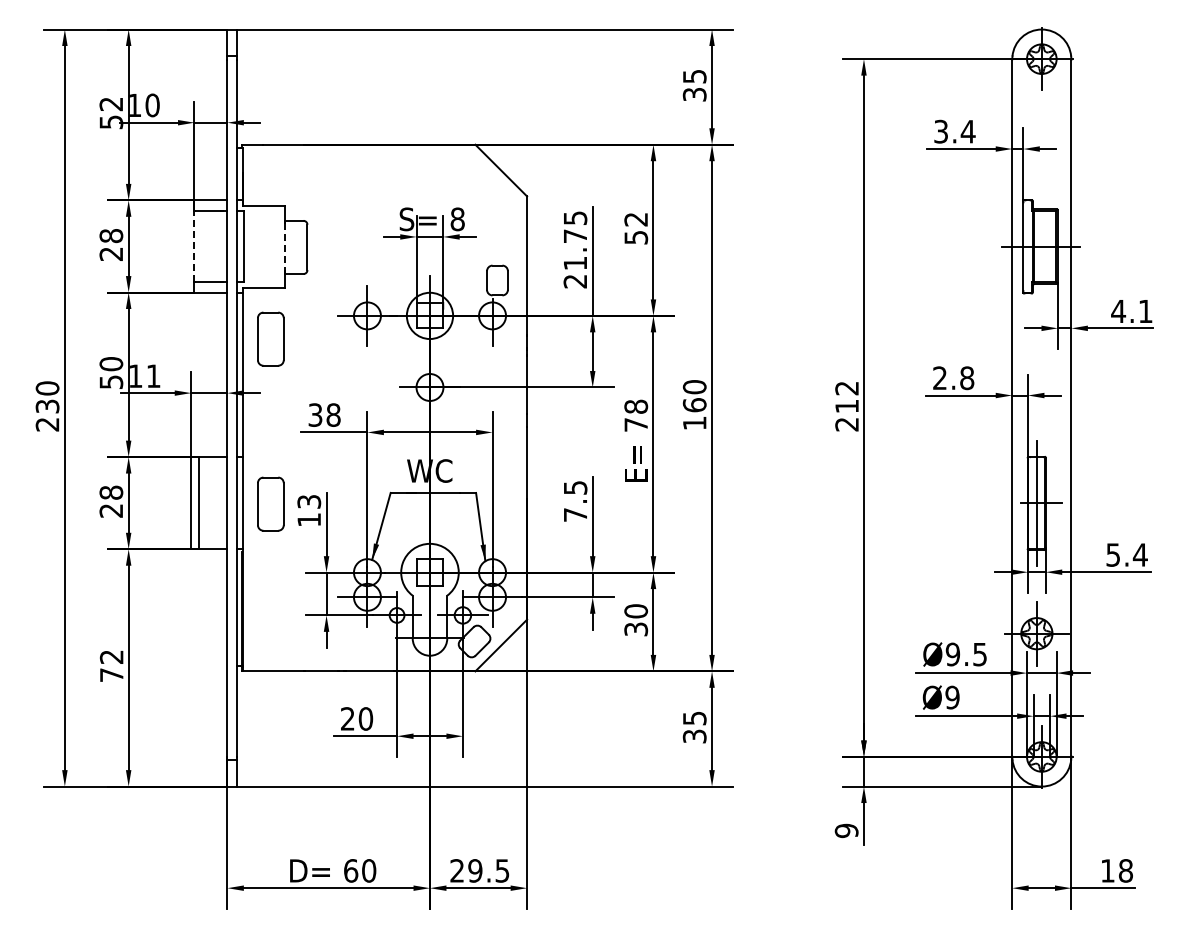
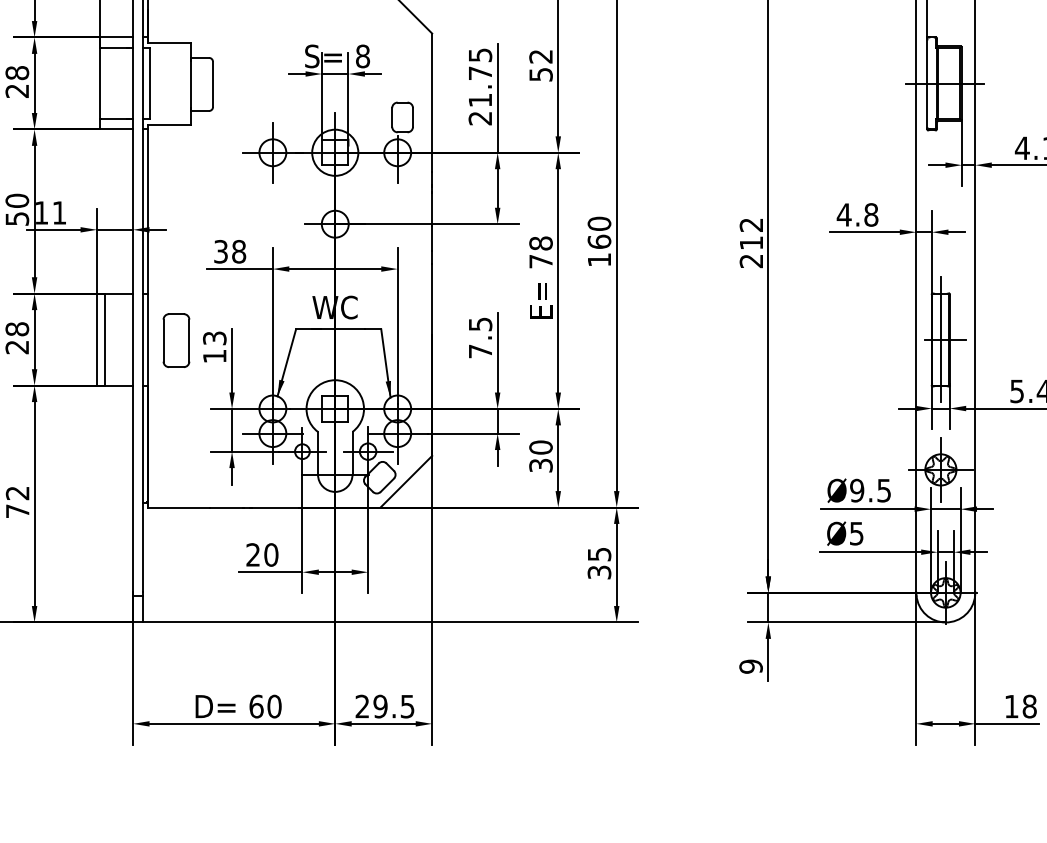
line: (194, 246) -> (100, 83), dashed -> solid
line: (285, 247) -> (191, 84), dashed -> solid
part: (270, 338) -> (176, 175), removed
text: (939, 377) -> (843, 214), 2.8 -> 4.8
text: (952, 697) -> (856, 533), Ø9 -> Ø5

